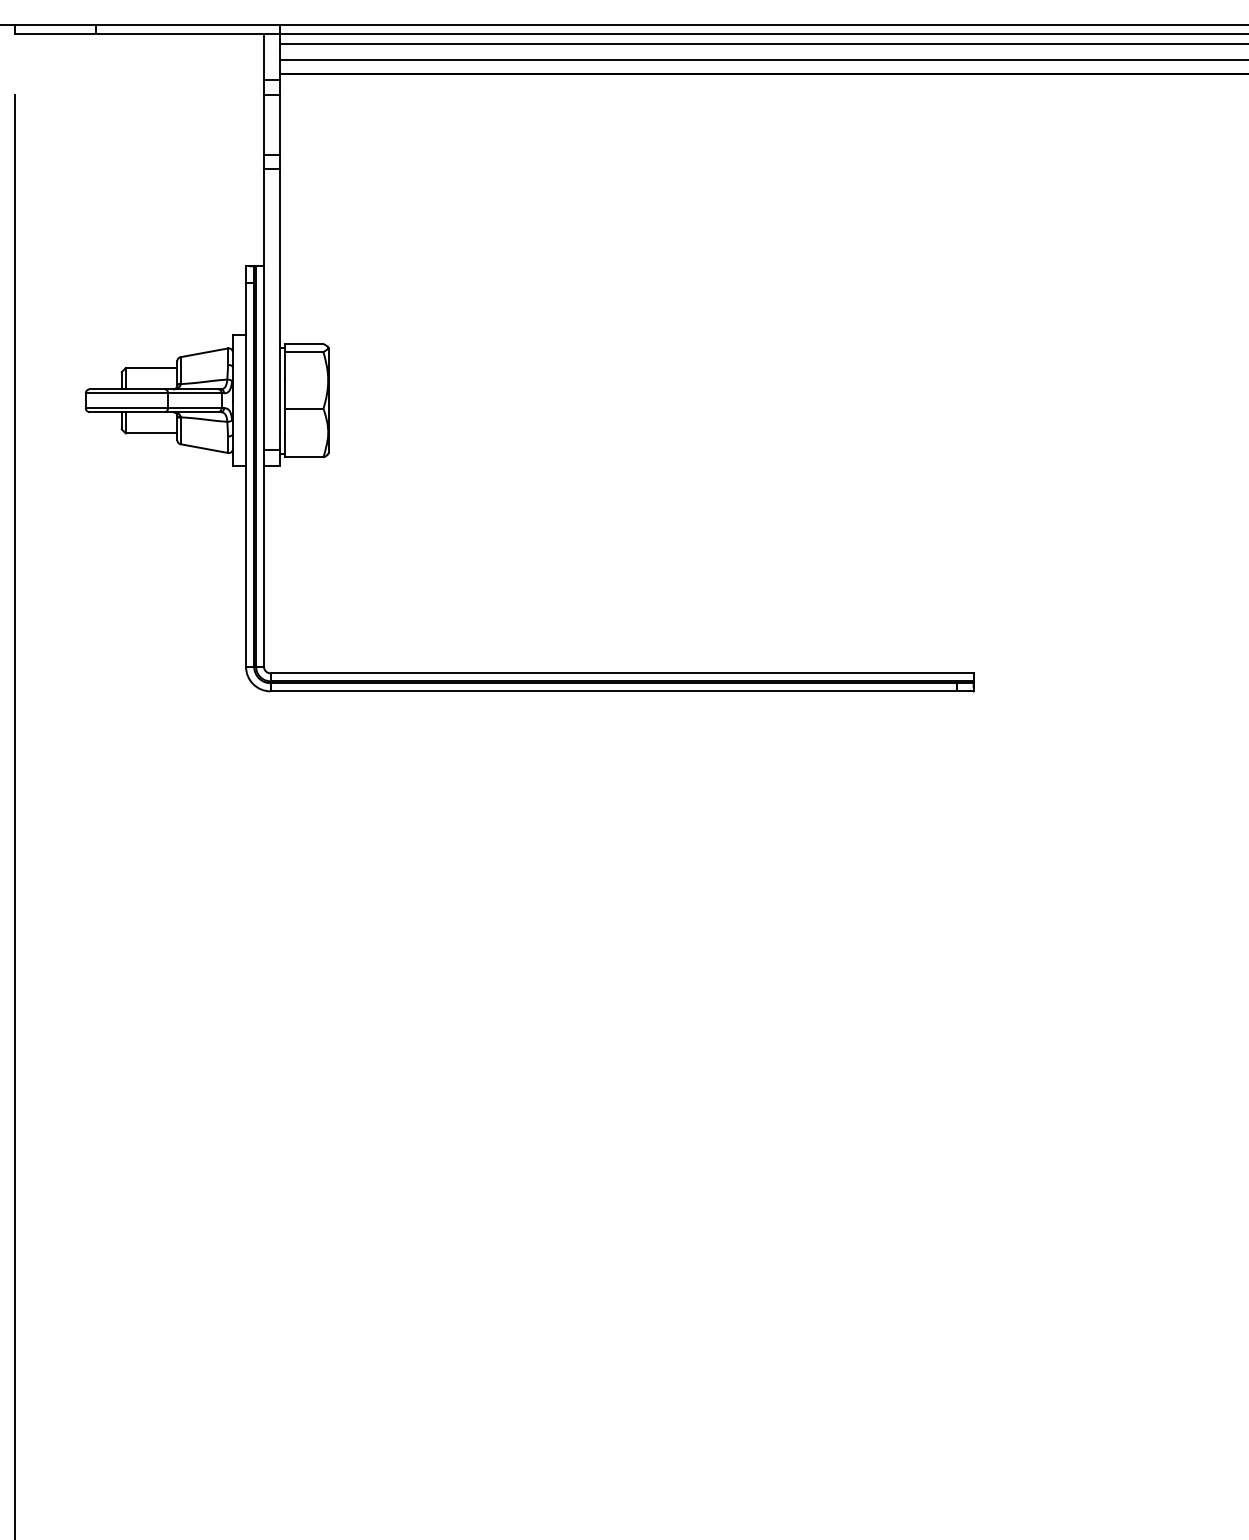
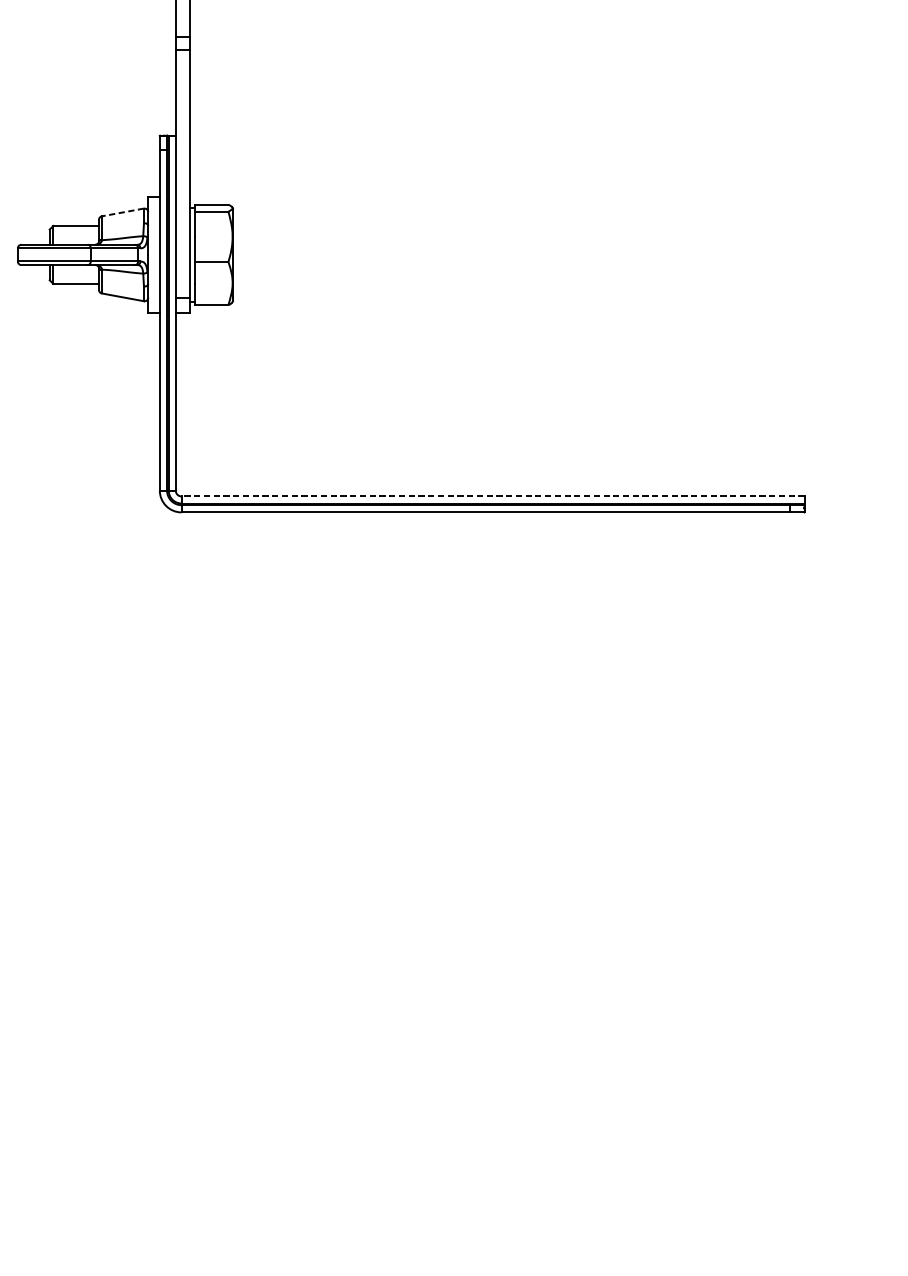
line: (203, 352) -> (122, 212), solid -> dashed
line: (622, 673) -> (493, 496), solid -> dashed

